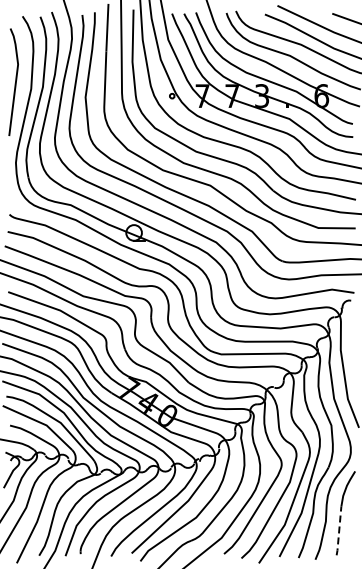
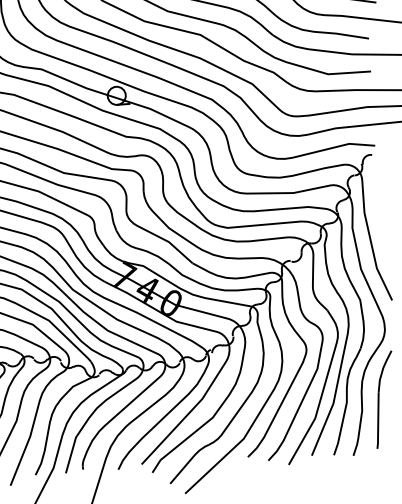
line: (339, 531) -> (378, 421), dashed -> solid

